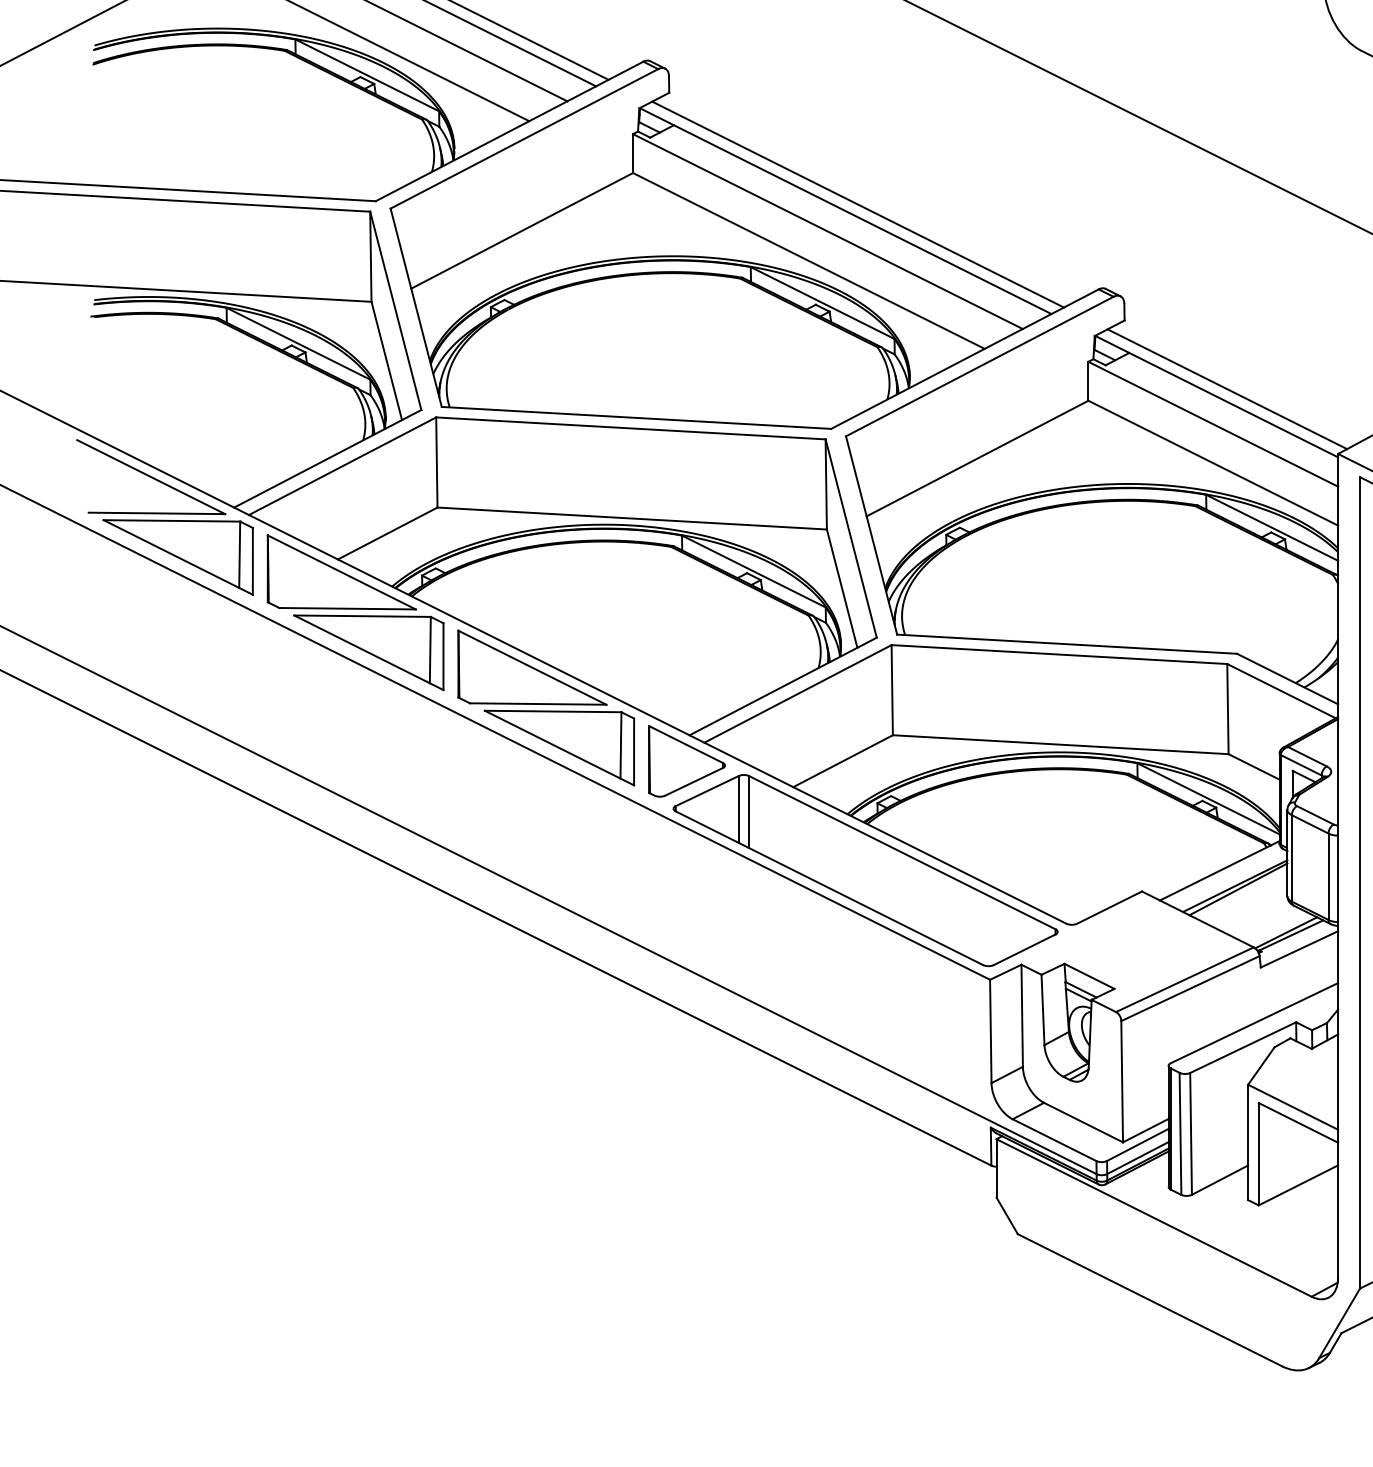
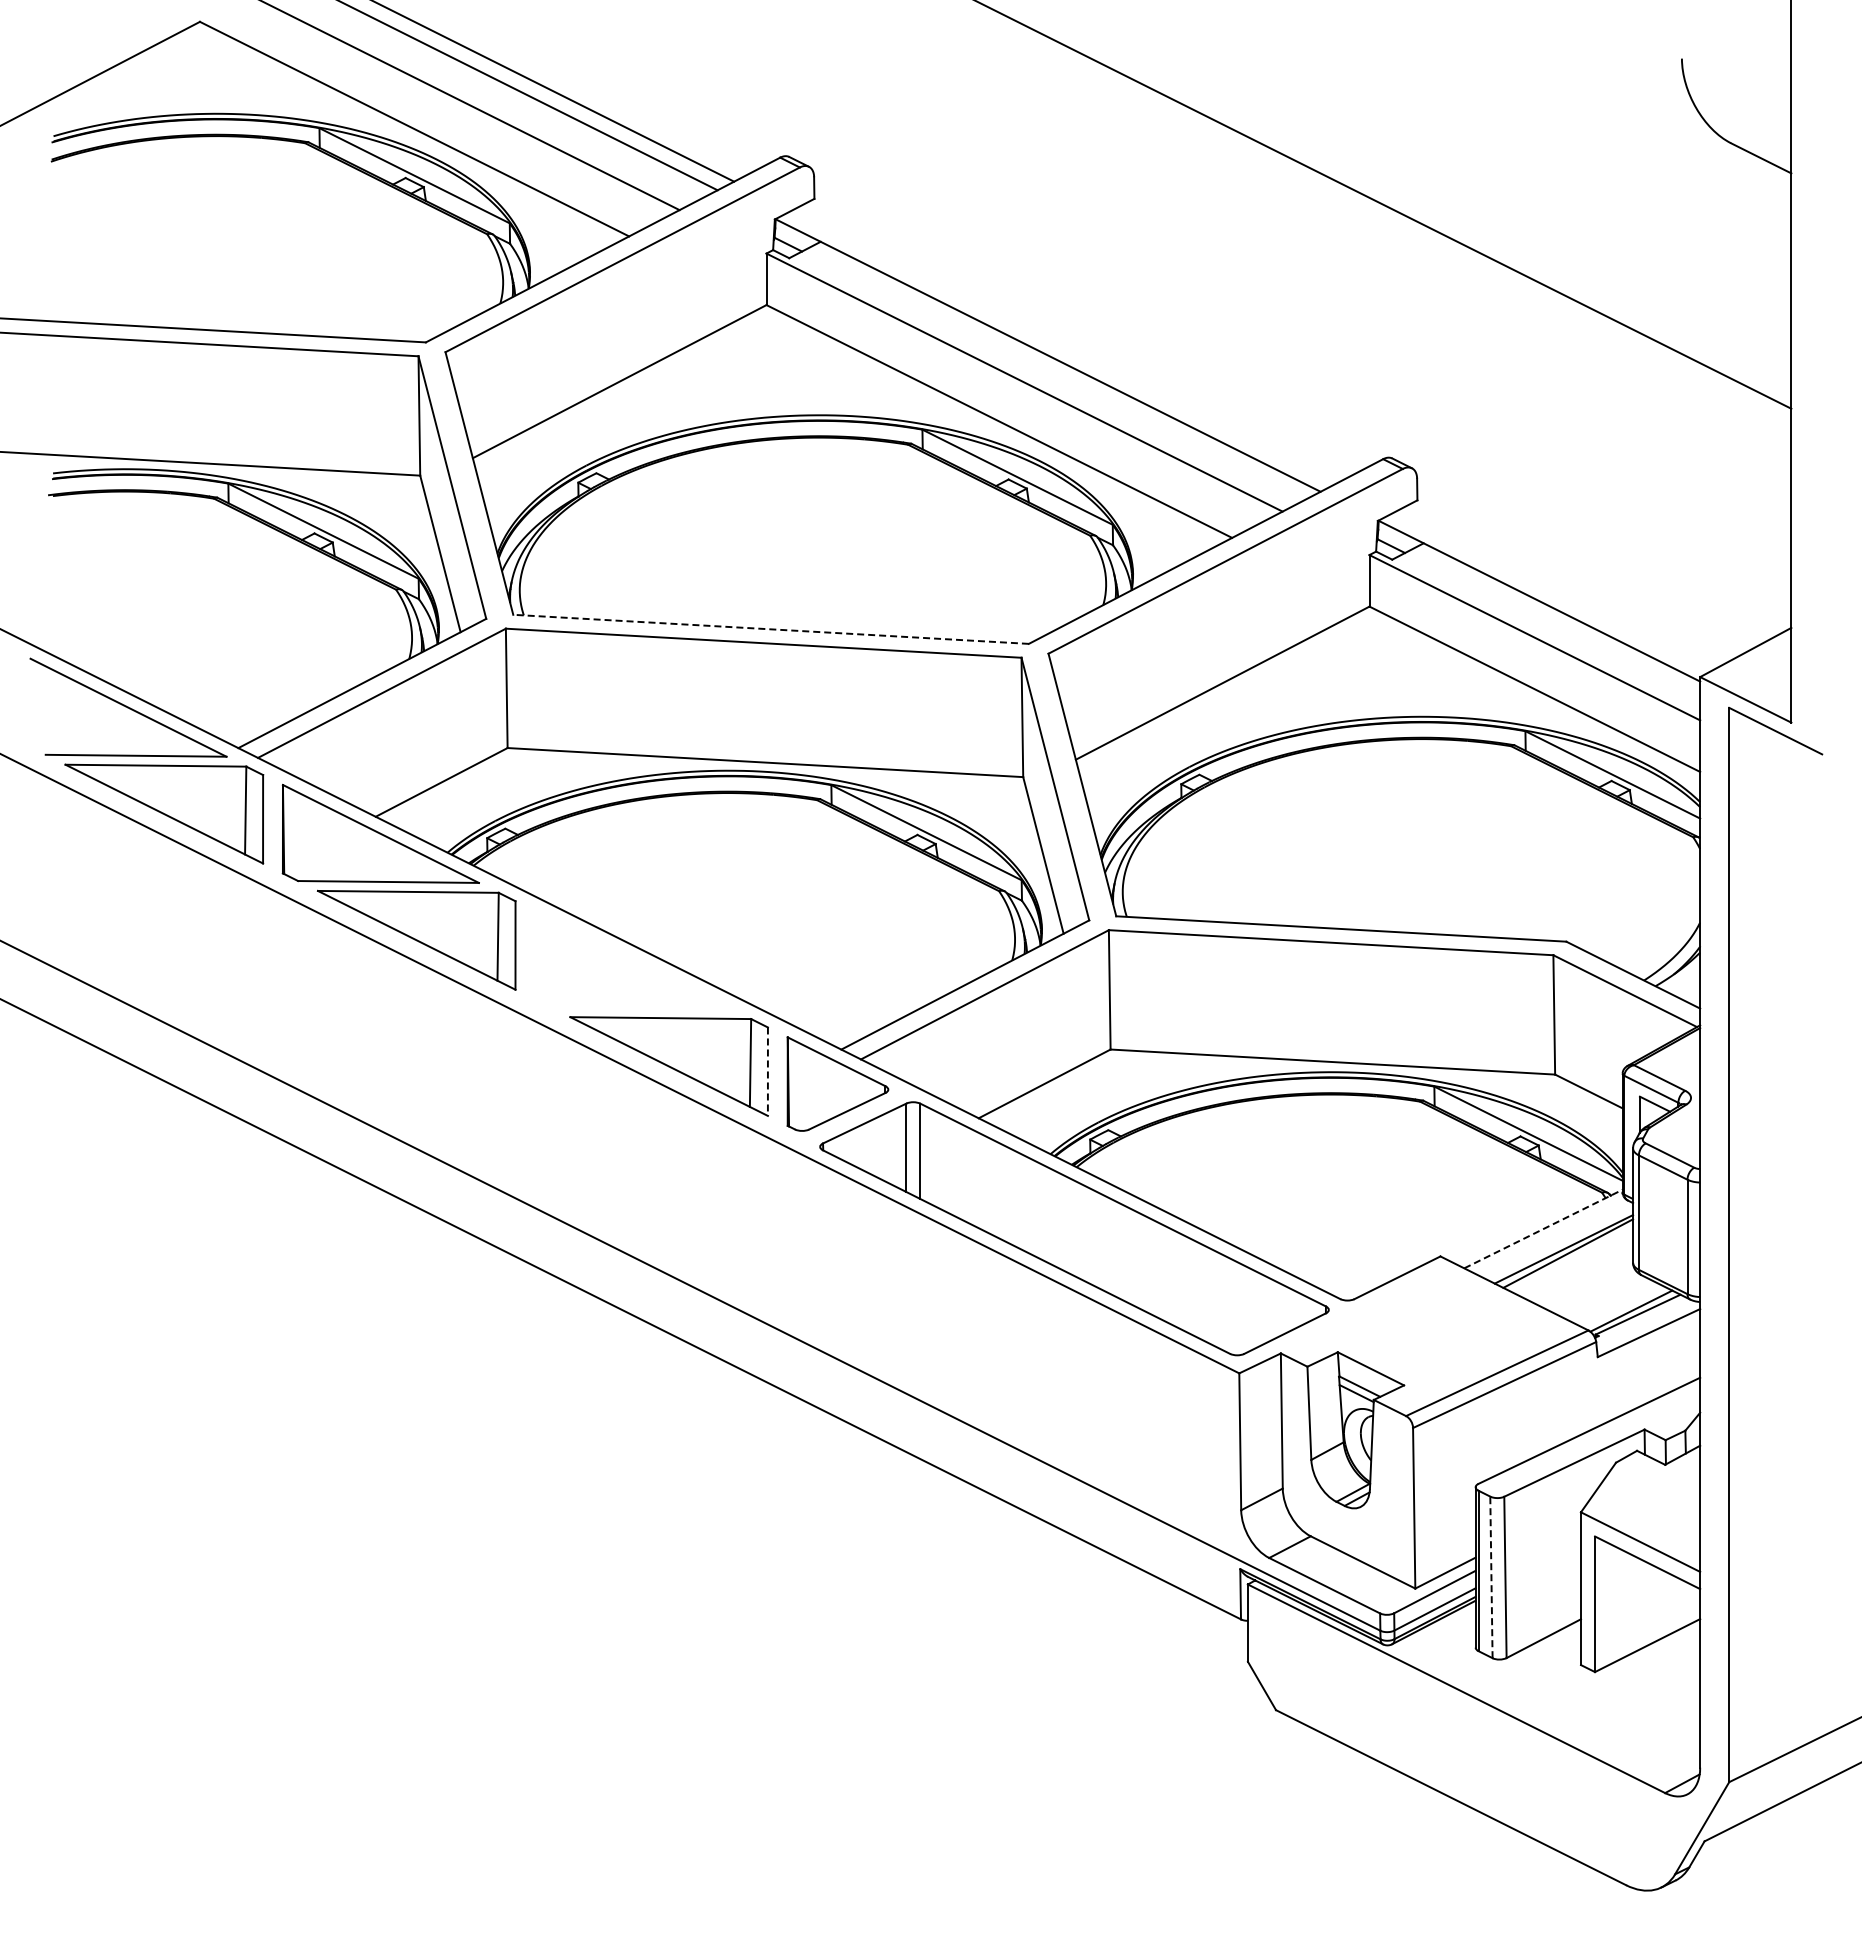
line: (858, 204) -> (1064, 346), removed
line: (1227, 389) -> (1553, 591), removed
line: (636, 418) -> (770, 629), solid -> dashed
part: (532, 668) -> (633, 960), removed
line: (633, 752) -> (767, 1072), solid -> dashed
line: (1219, 870) -> (1543, 1228), solid -> dashed
line: (1180, 1133) -> (1491, 1577), solid -> dashed

